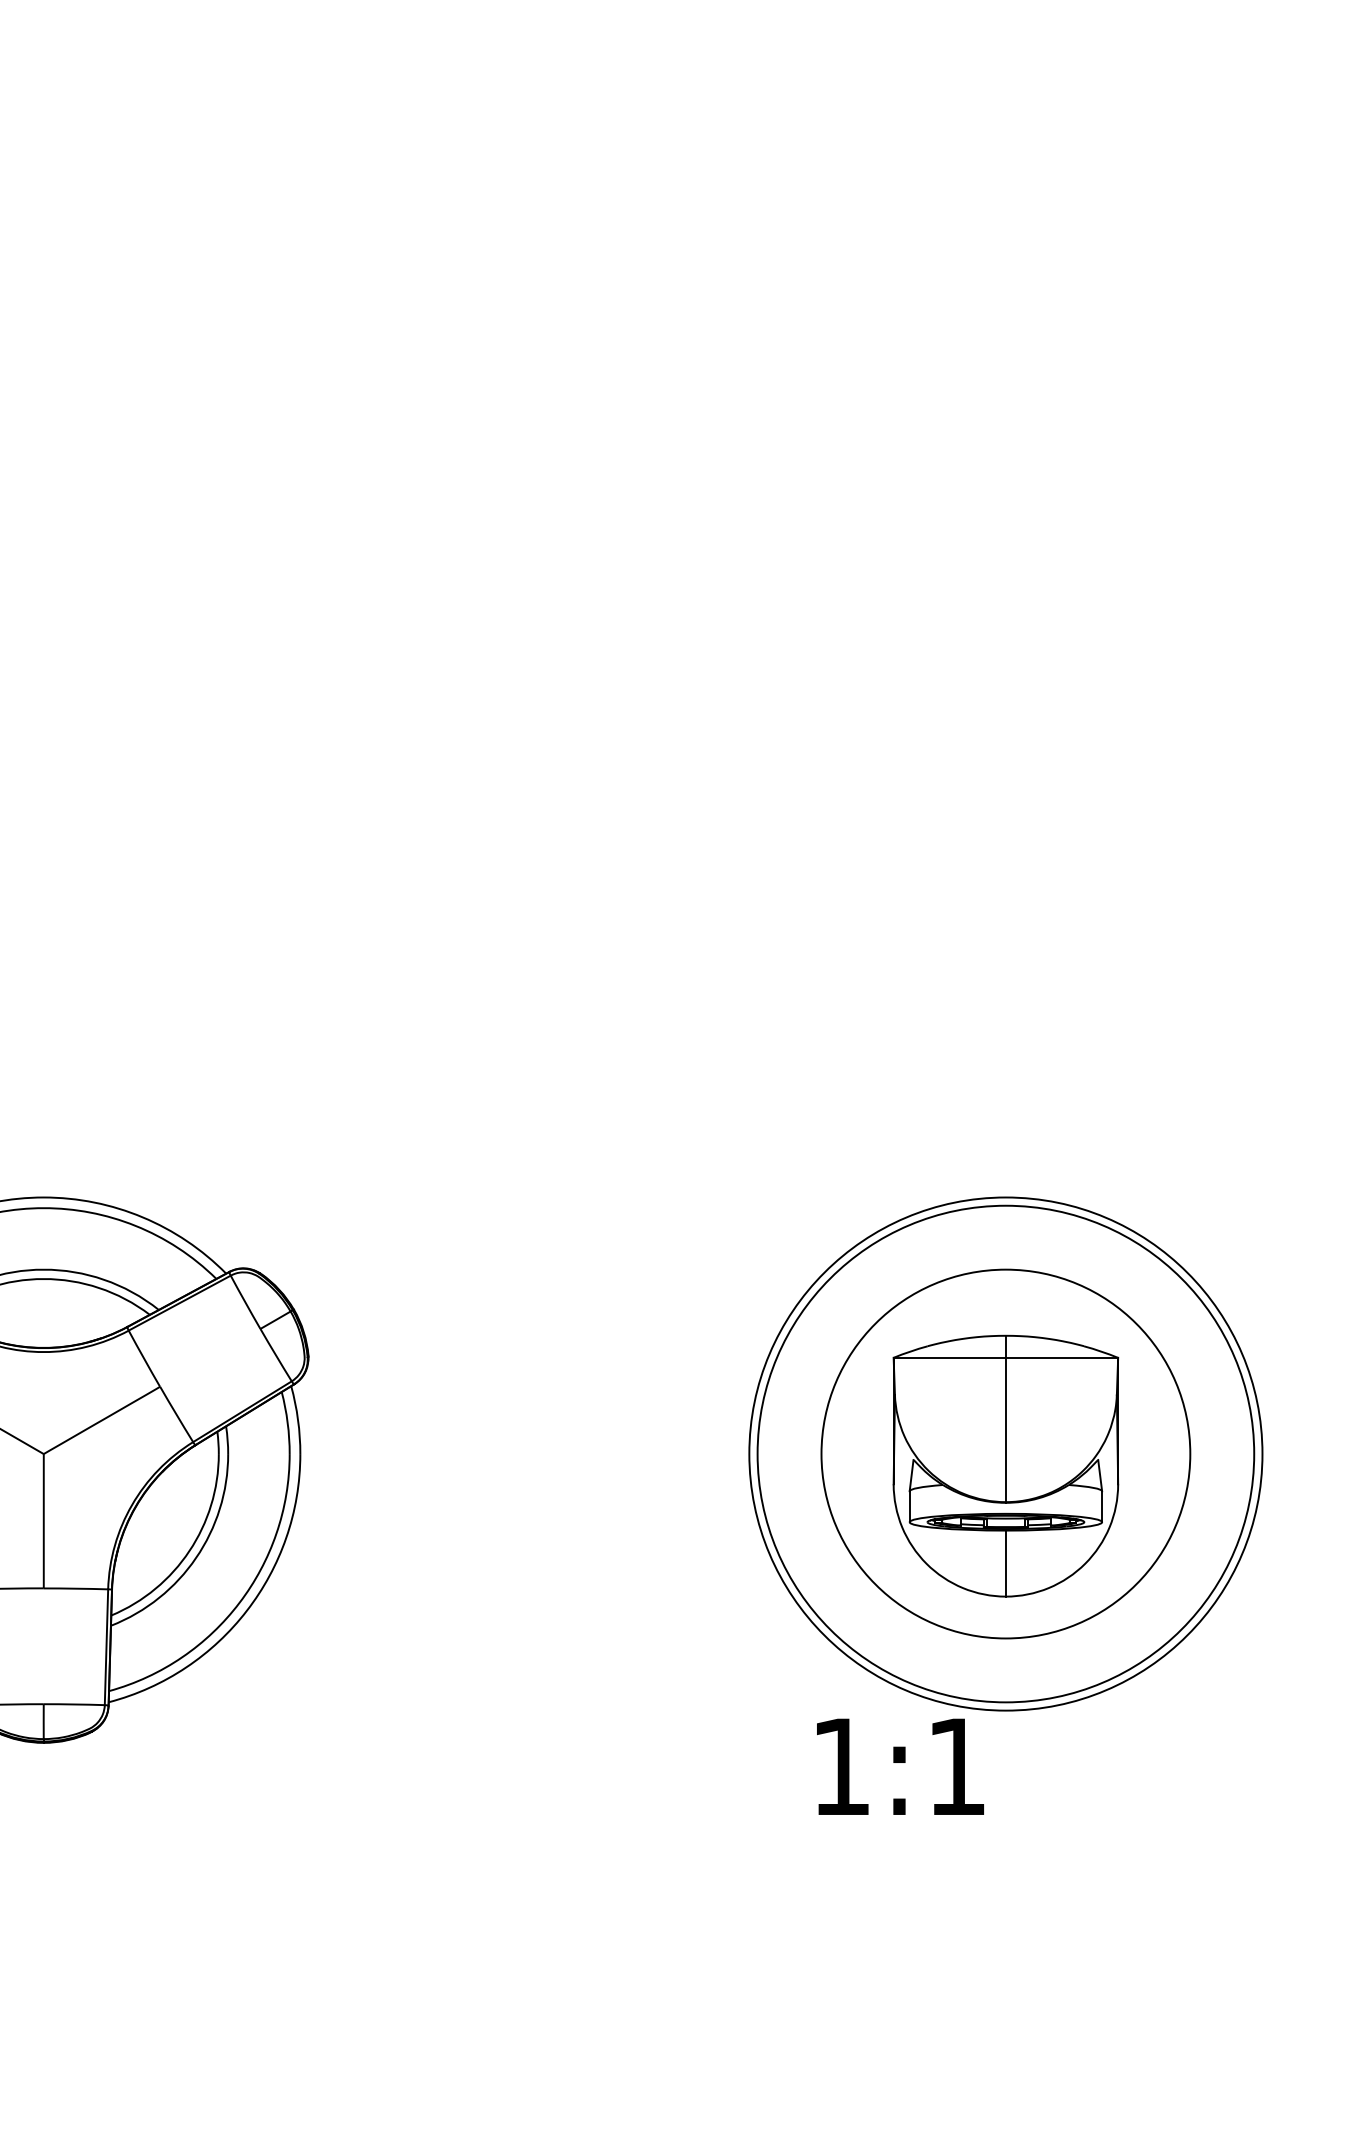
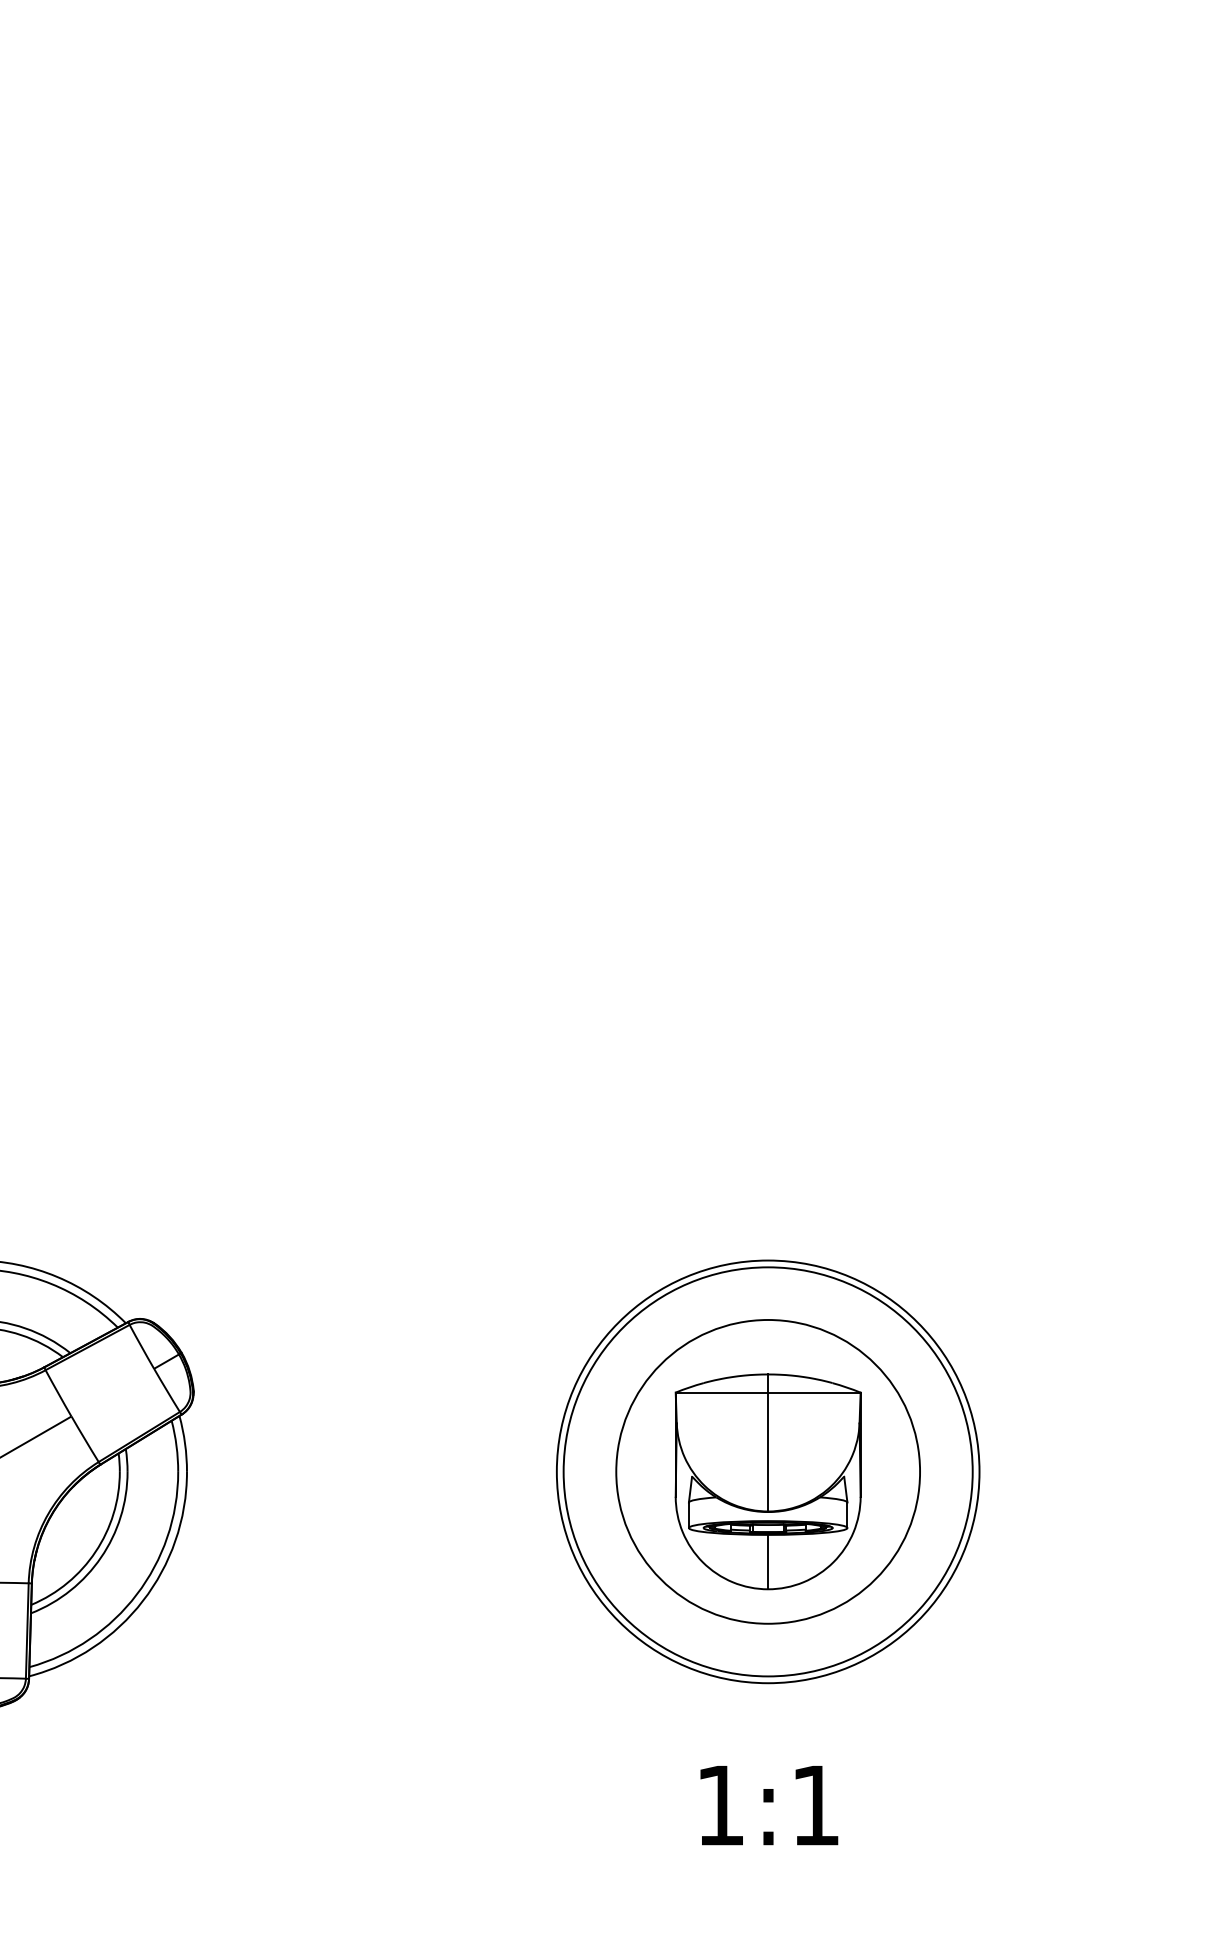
text: (900, 1766) -> (769, 1805), moved

